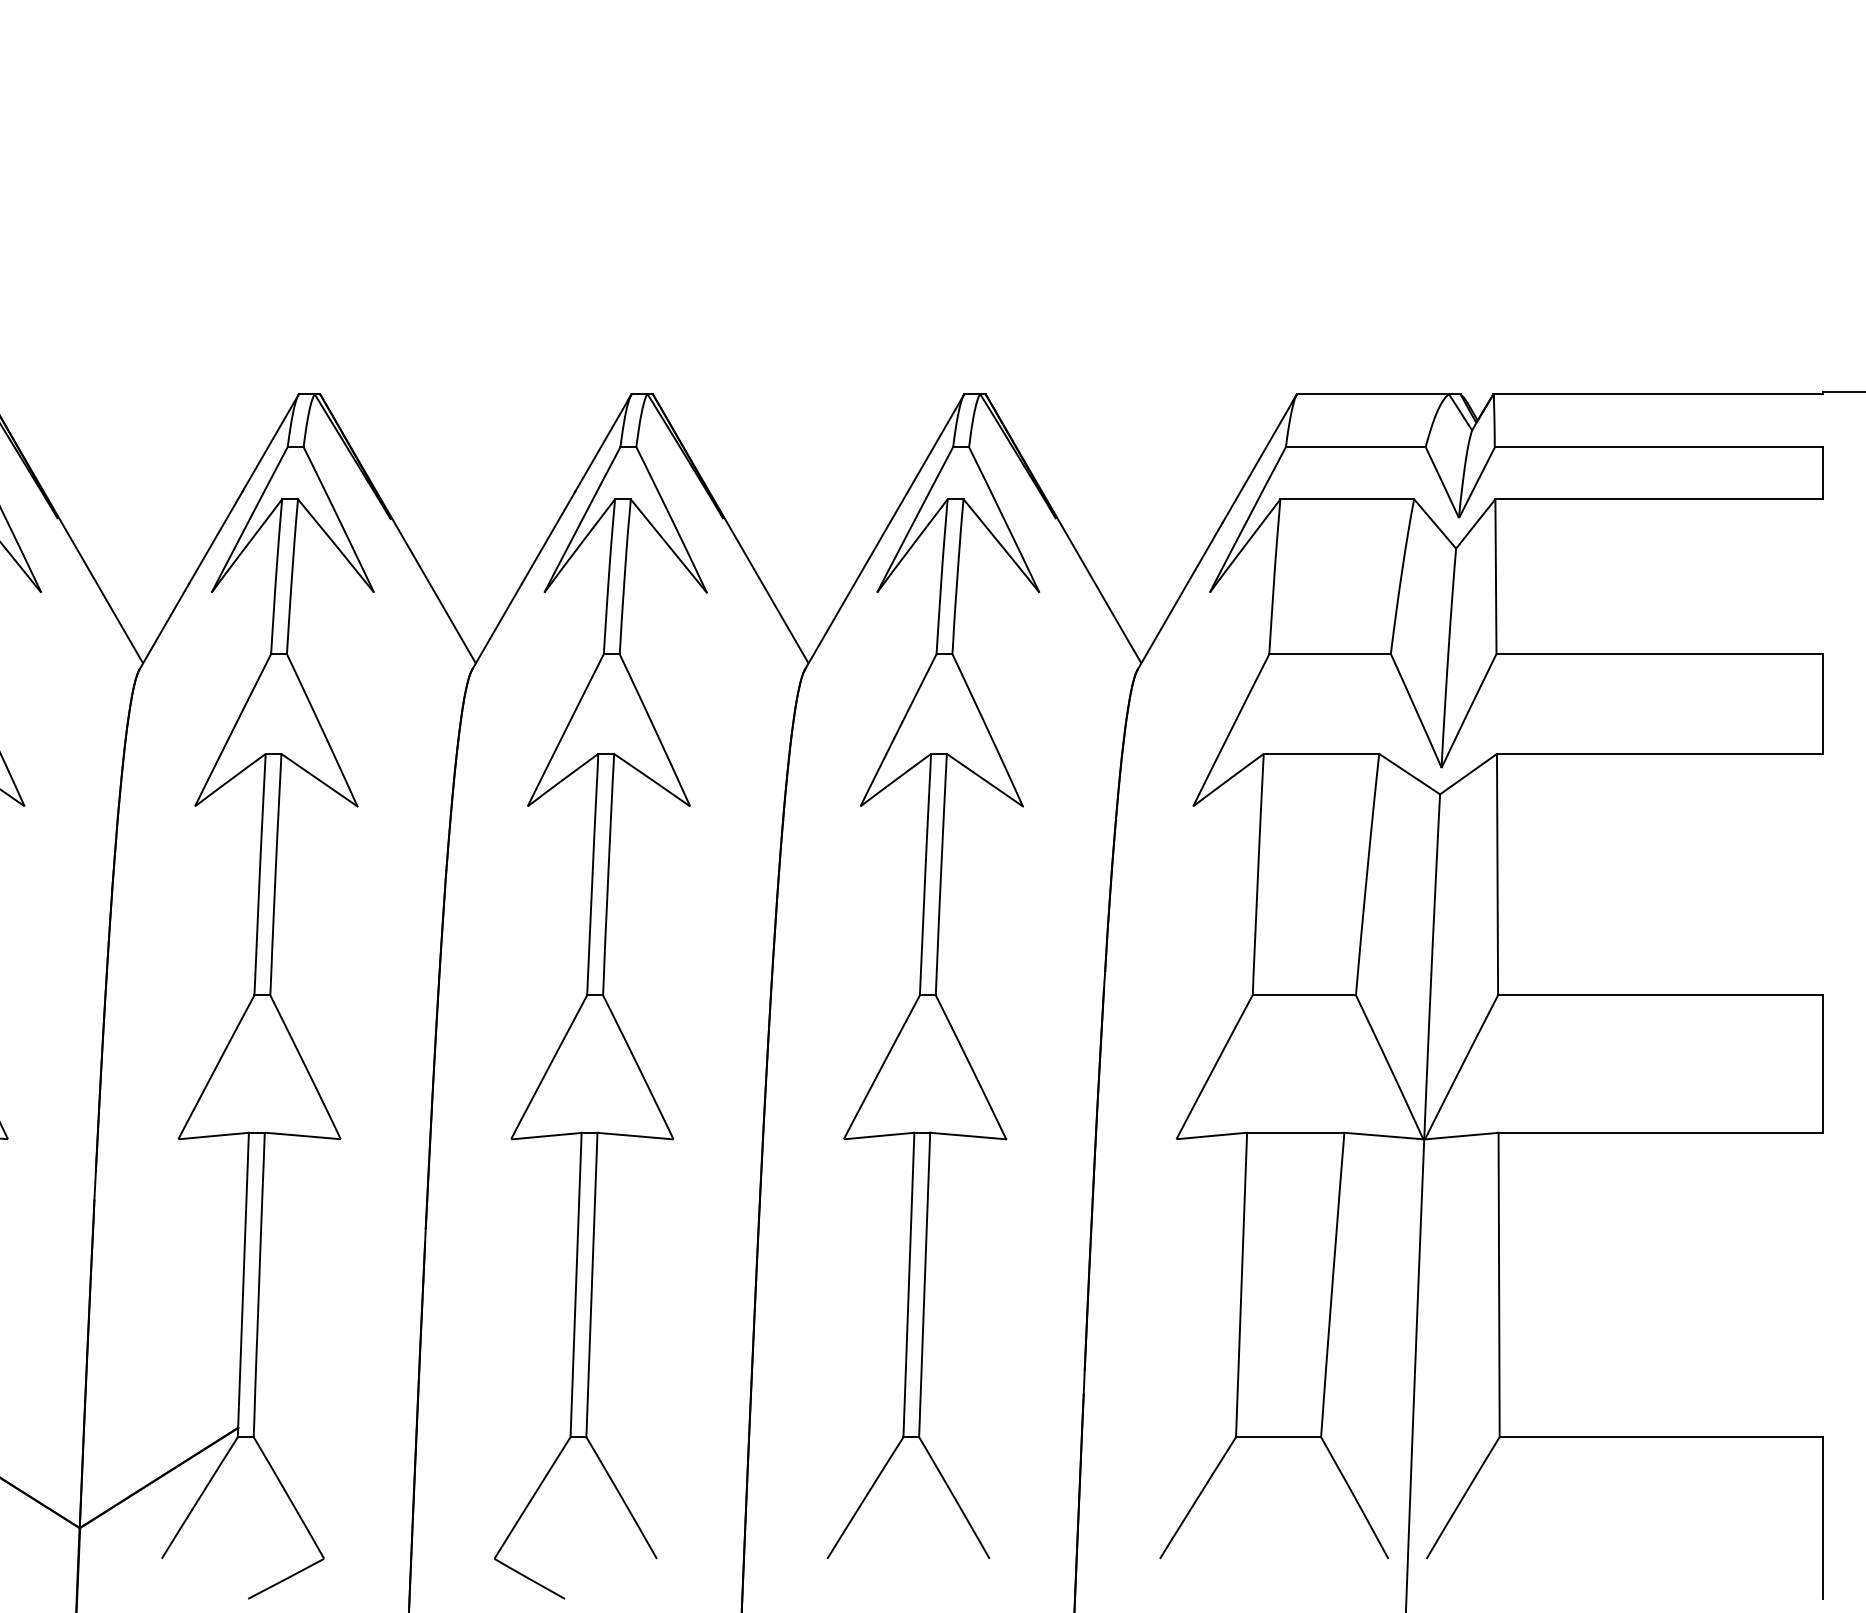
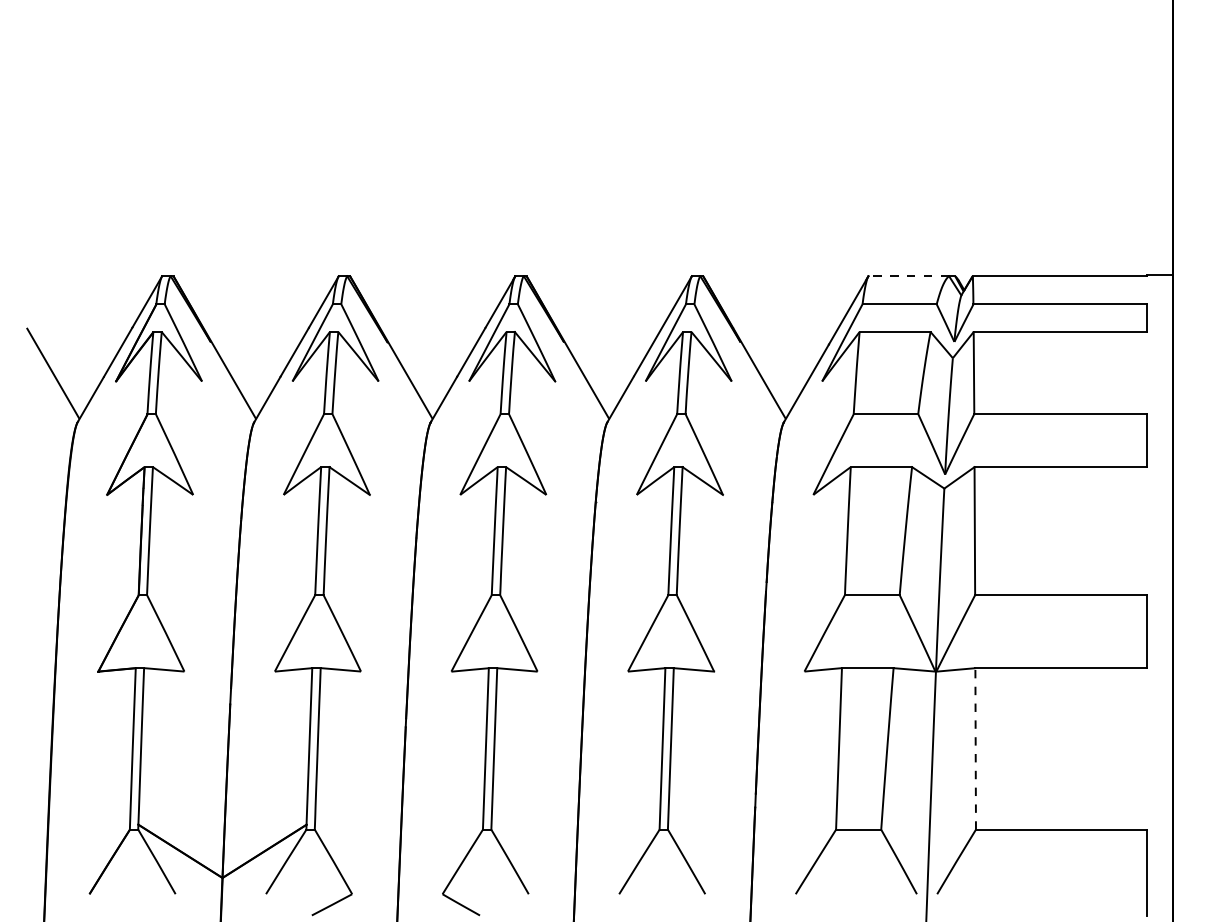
line: (1372, 394) -> (908, 276), solid -> dashed
line: (1498, 1284) -> (975, 748), solid -> dashed

